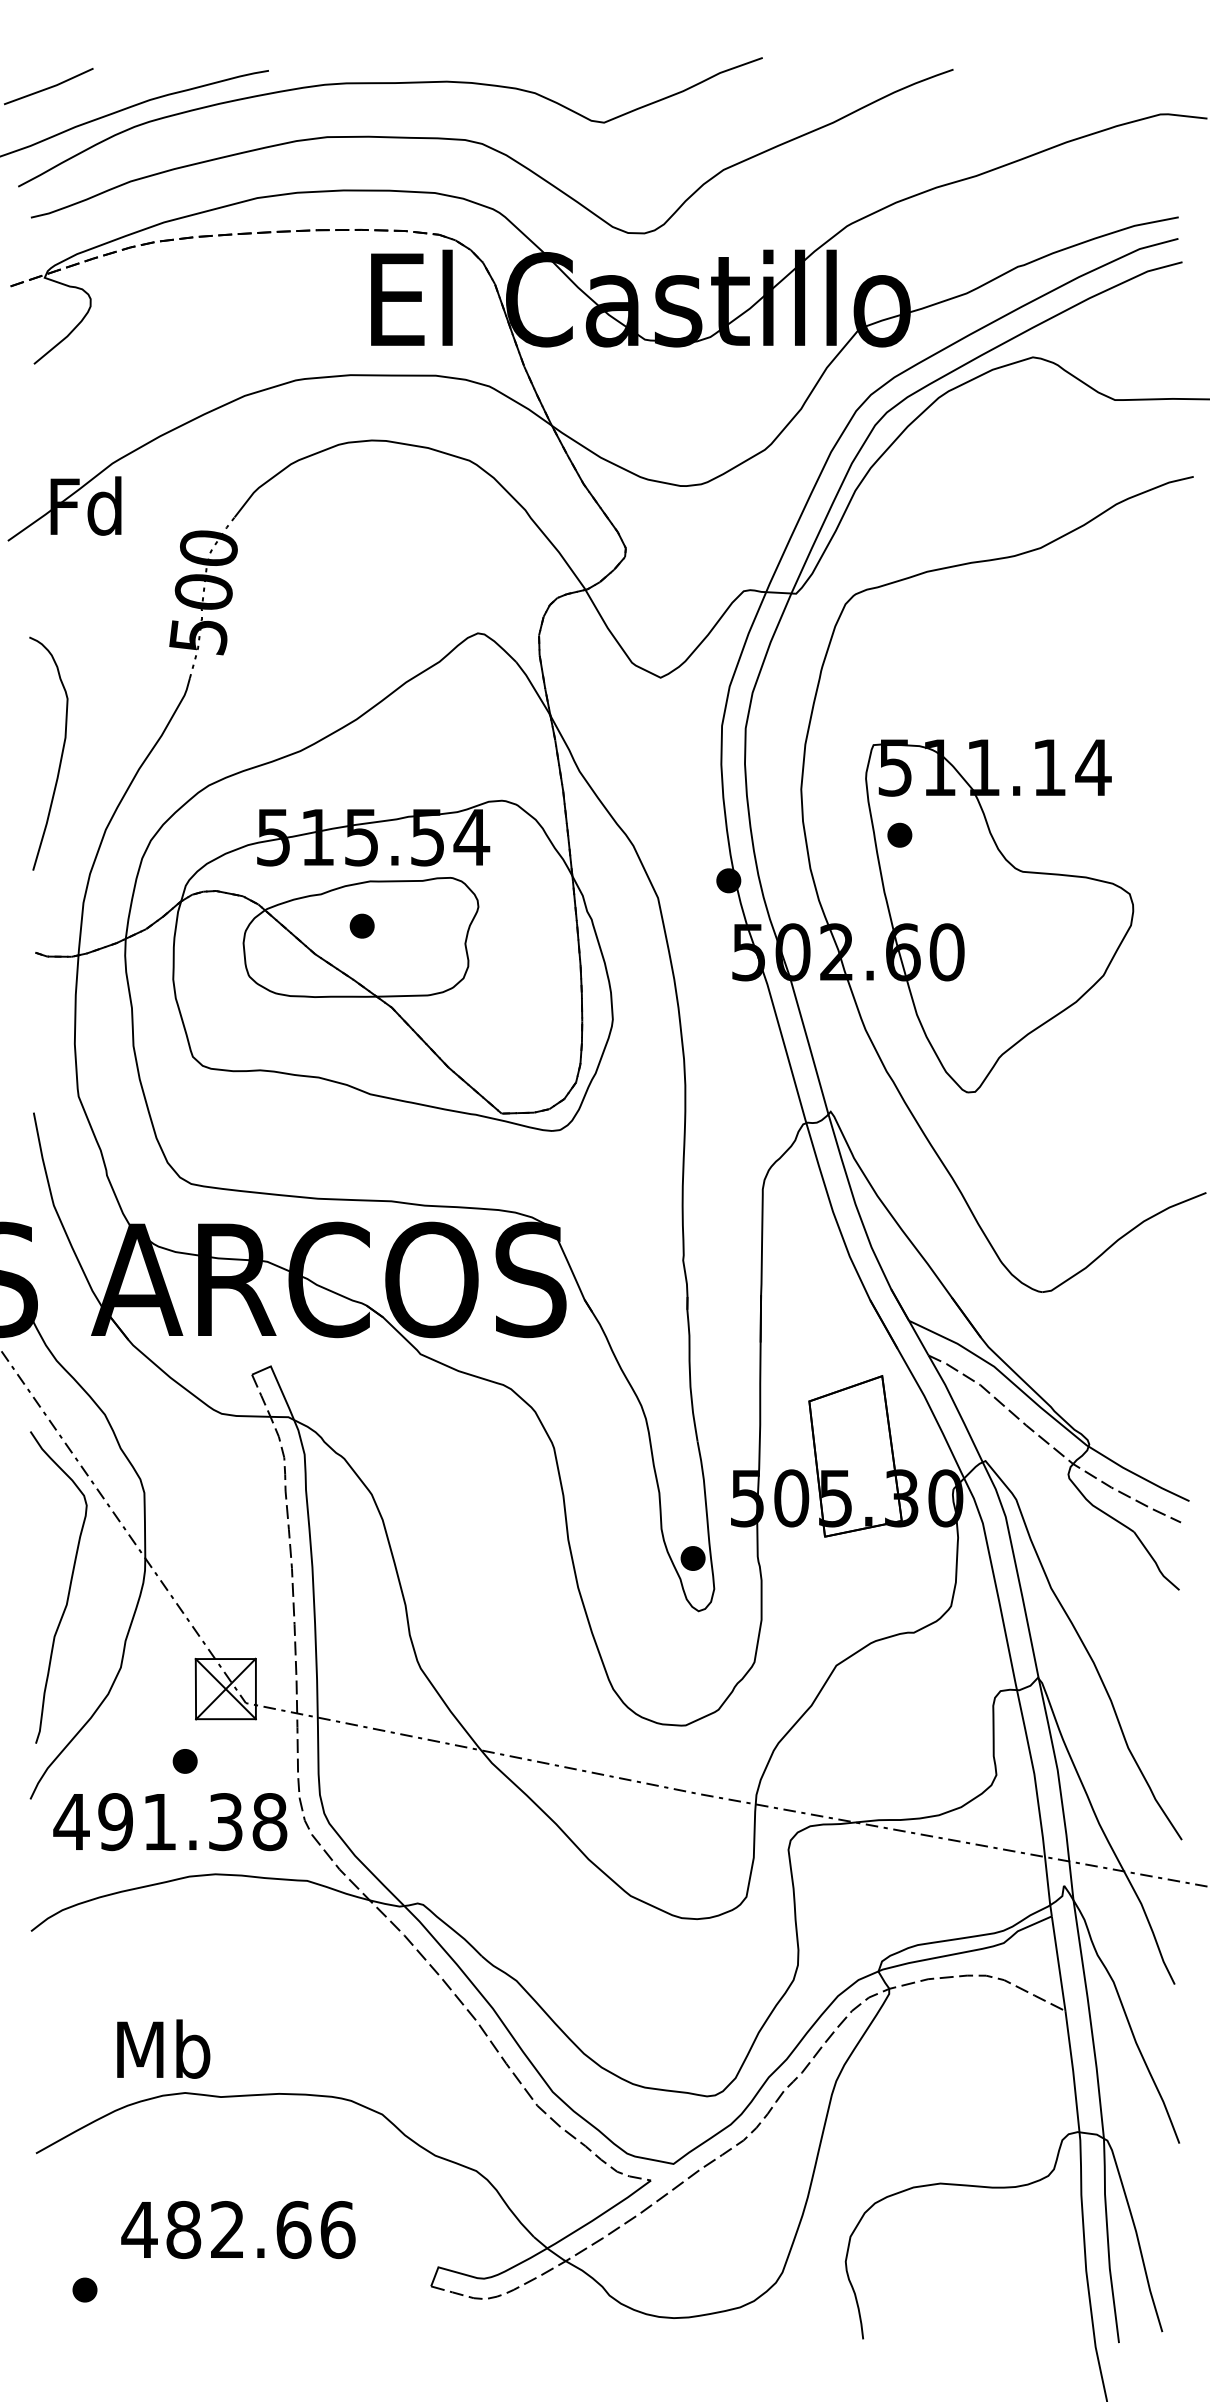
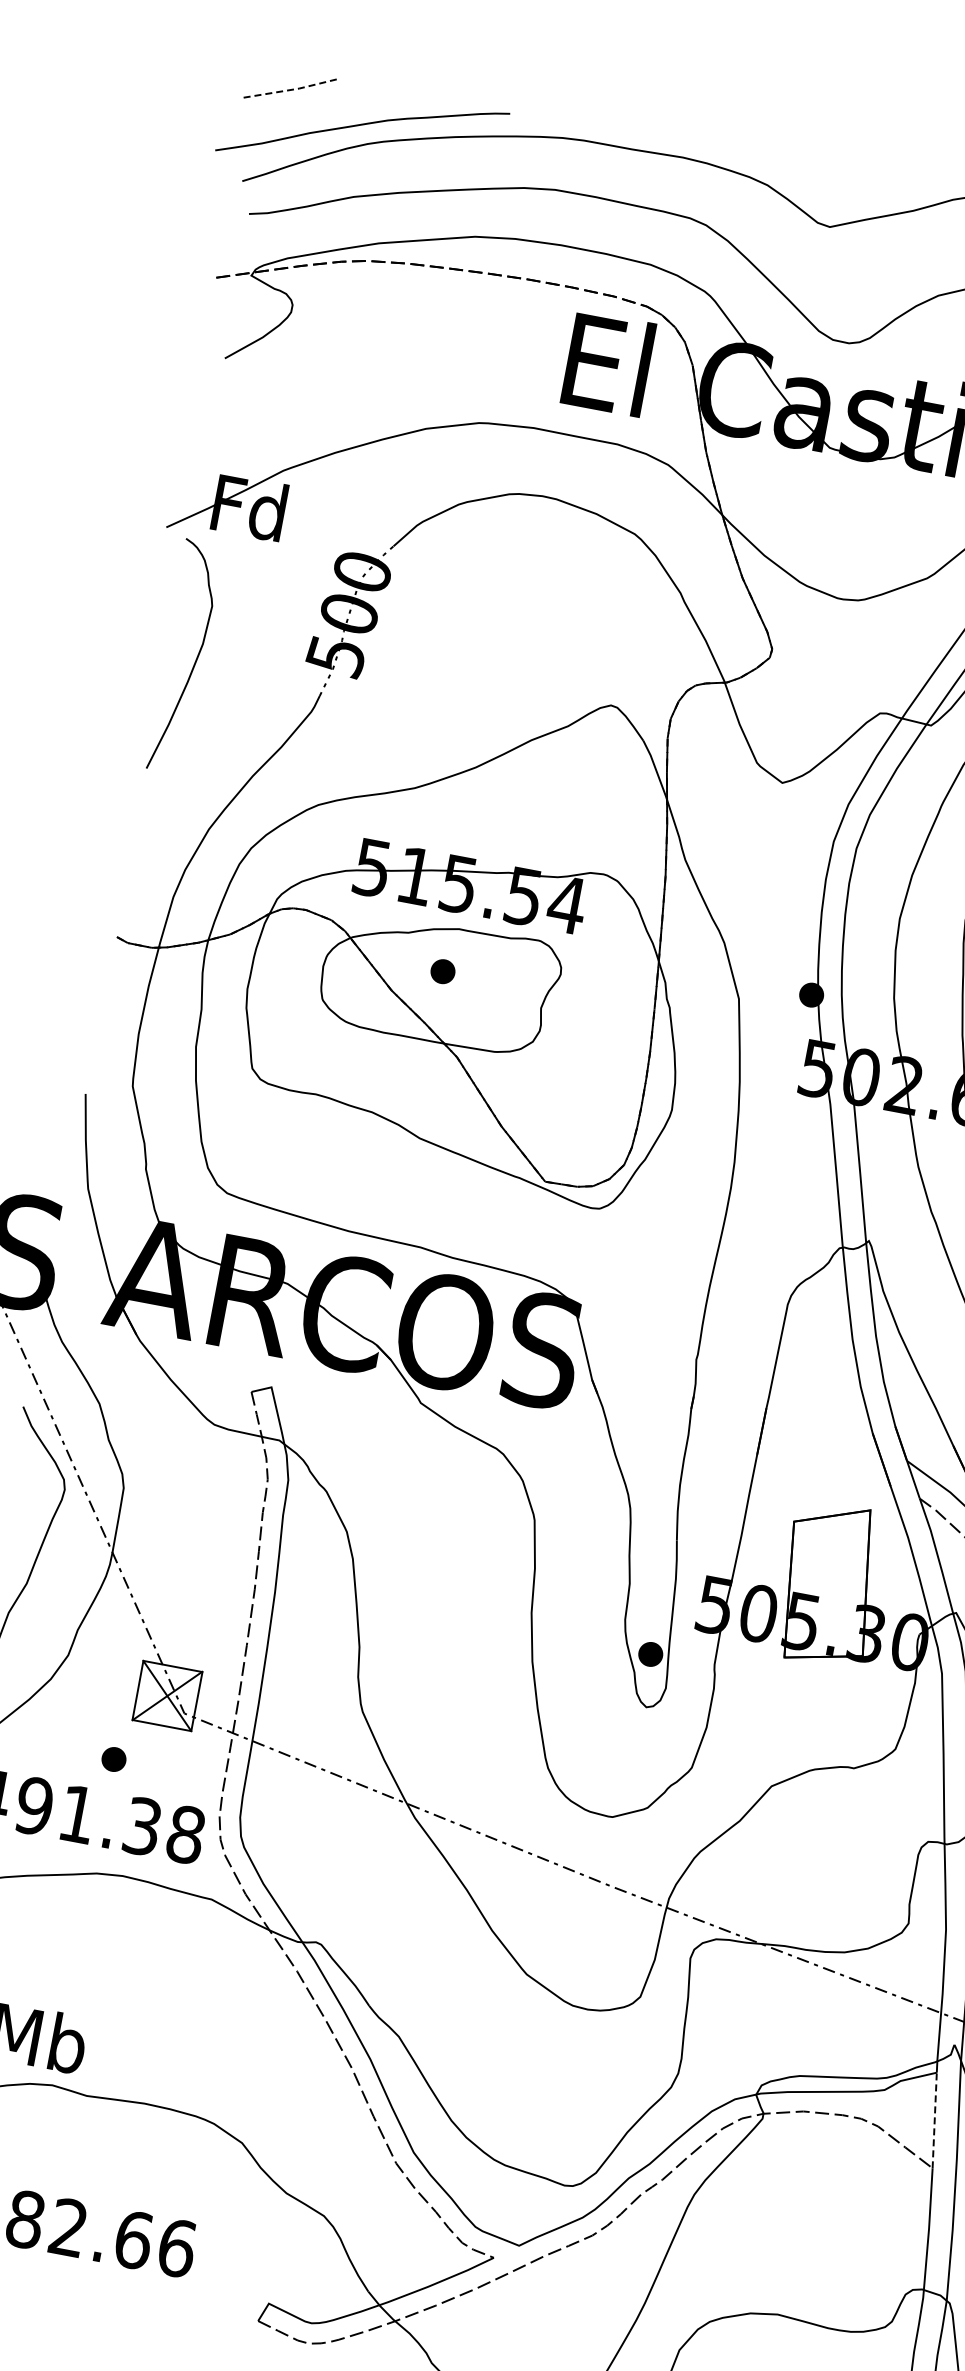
line: (50, 87) -> (292, 89), solid -> dashed
curve: (60, 756) -> (194, 661), moved
line: (1058, 1963) -> (934, 2120), solid -> dashed

